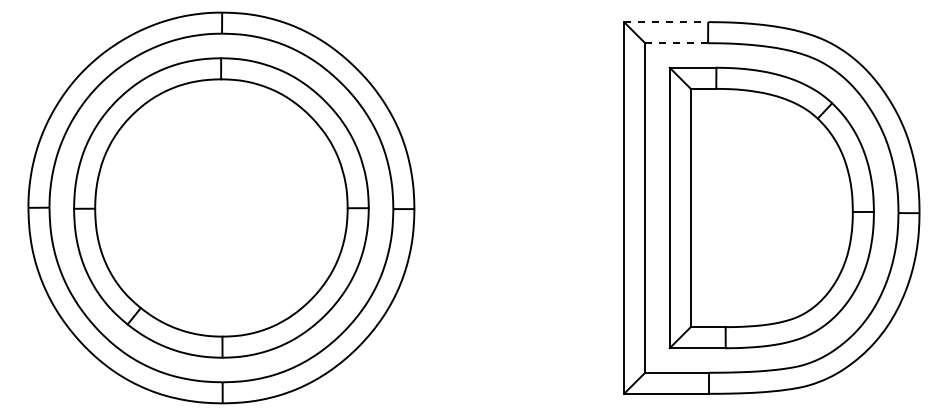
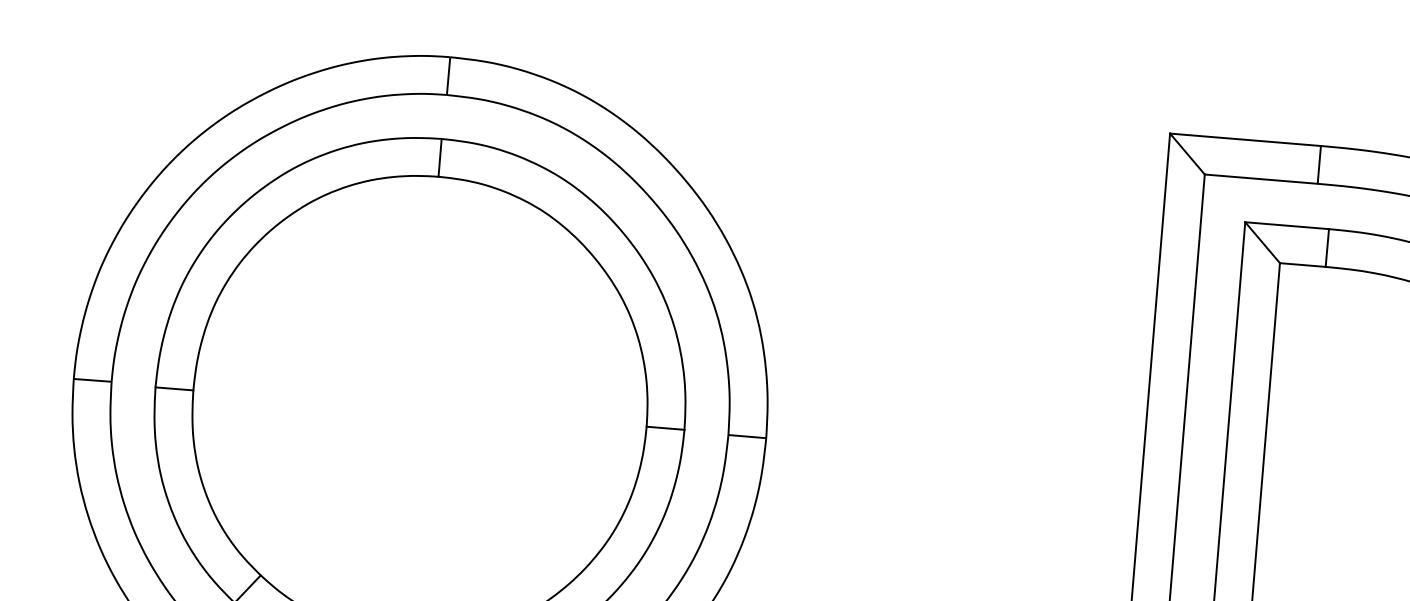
line: (666, 22) -> (1246, 140), dashed -> solid
line: (677, 43) -> (1262, 179), dashed -> solid

